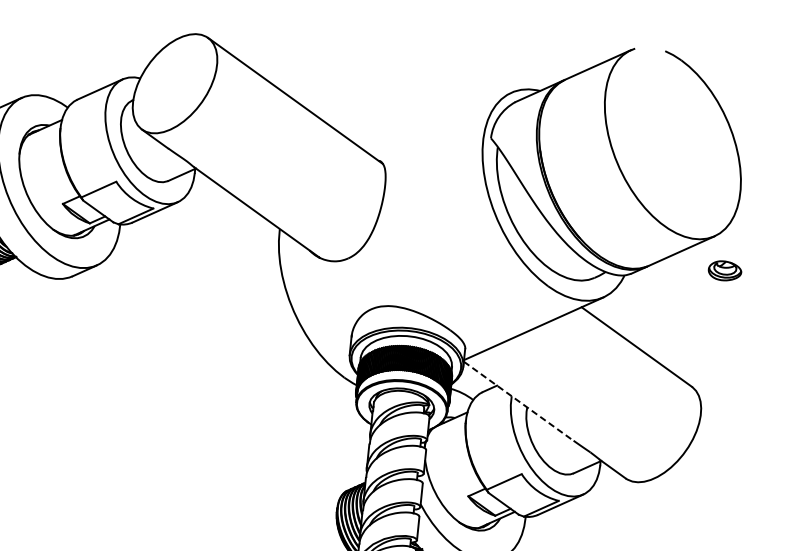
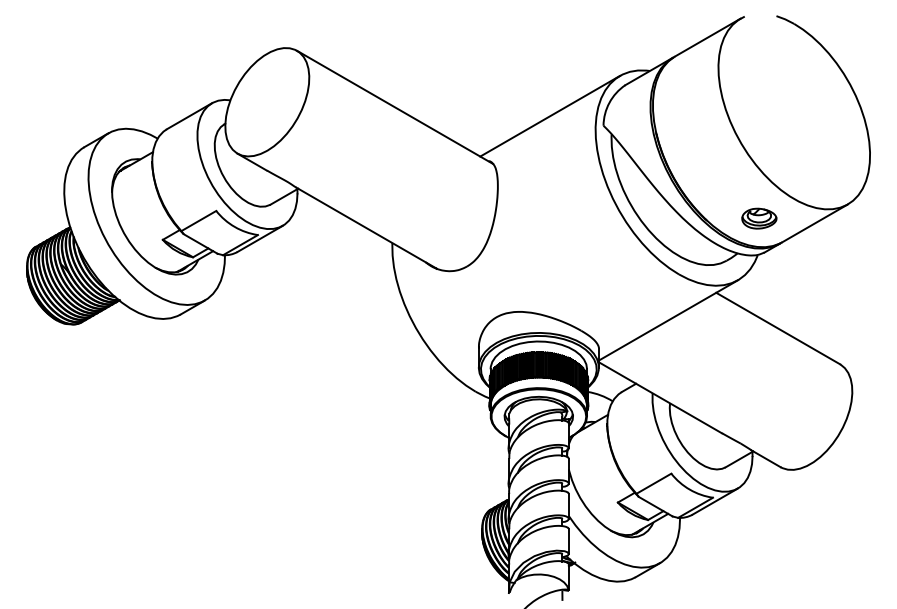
line: (441, 123) -> (550, 115), added
part: (725, 270) -> (759, 218), moved
line: (518, 401) -> (660, 398), dashed -> solid

